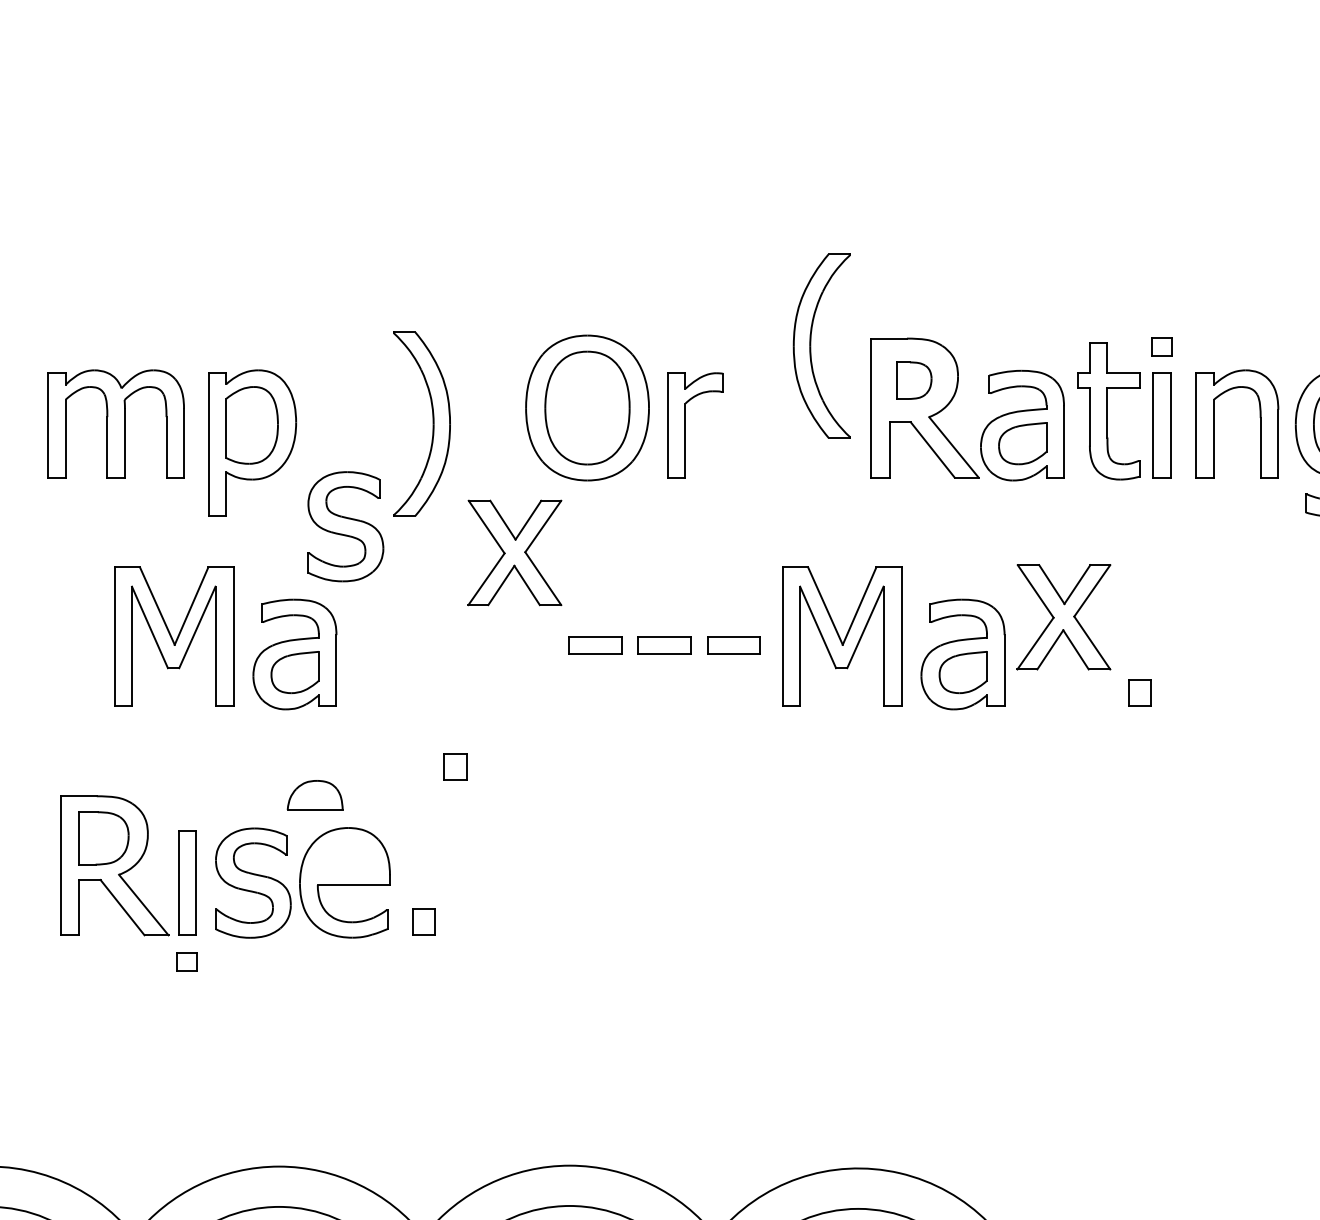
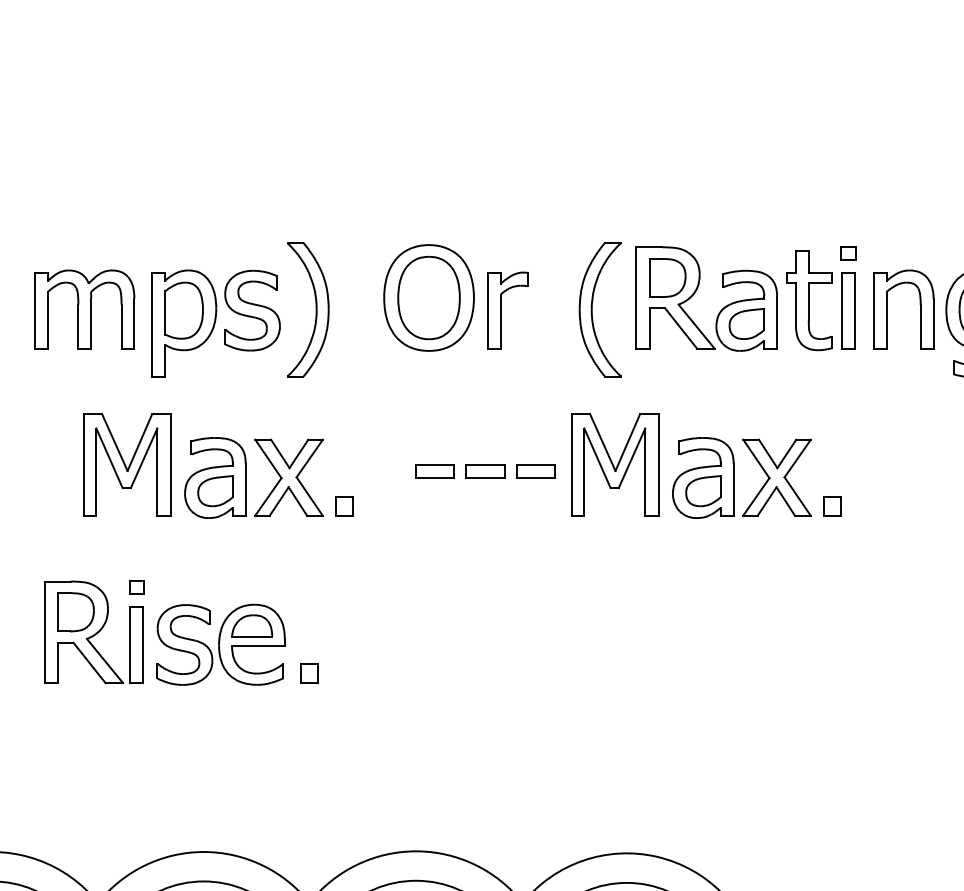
part: (811, 345) -> (592, 309), moved
part: (913, 379) -> (667, 277), size x1.43
part: (345, 526) -> (252, 310), moved
part: (514, 552) -> (288, 477), moved
part: (1063, 616) -> (776, 477), moved
part: (455, 767) -> (344, 506), moved
part: (315, 794) -> (252, 625), moved
part: (186, 961) -> (136, 587), moved

